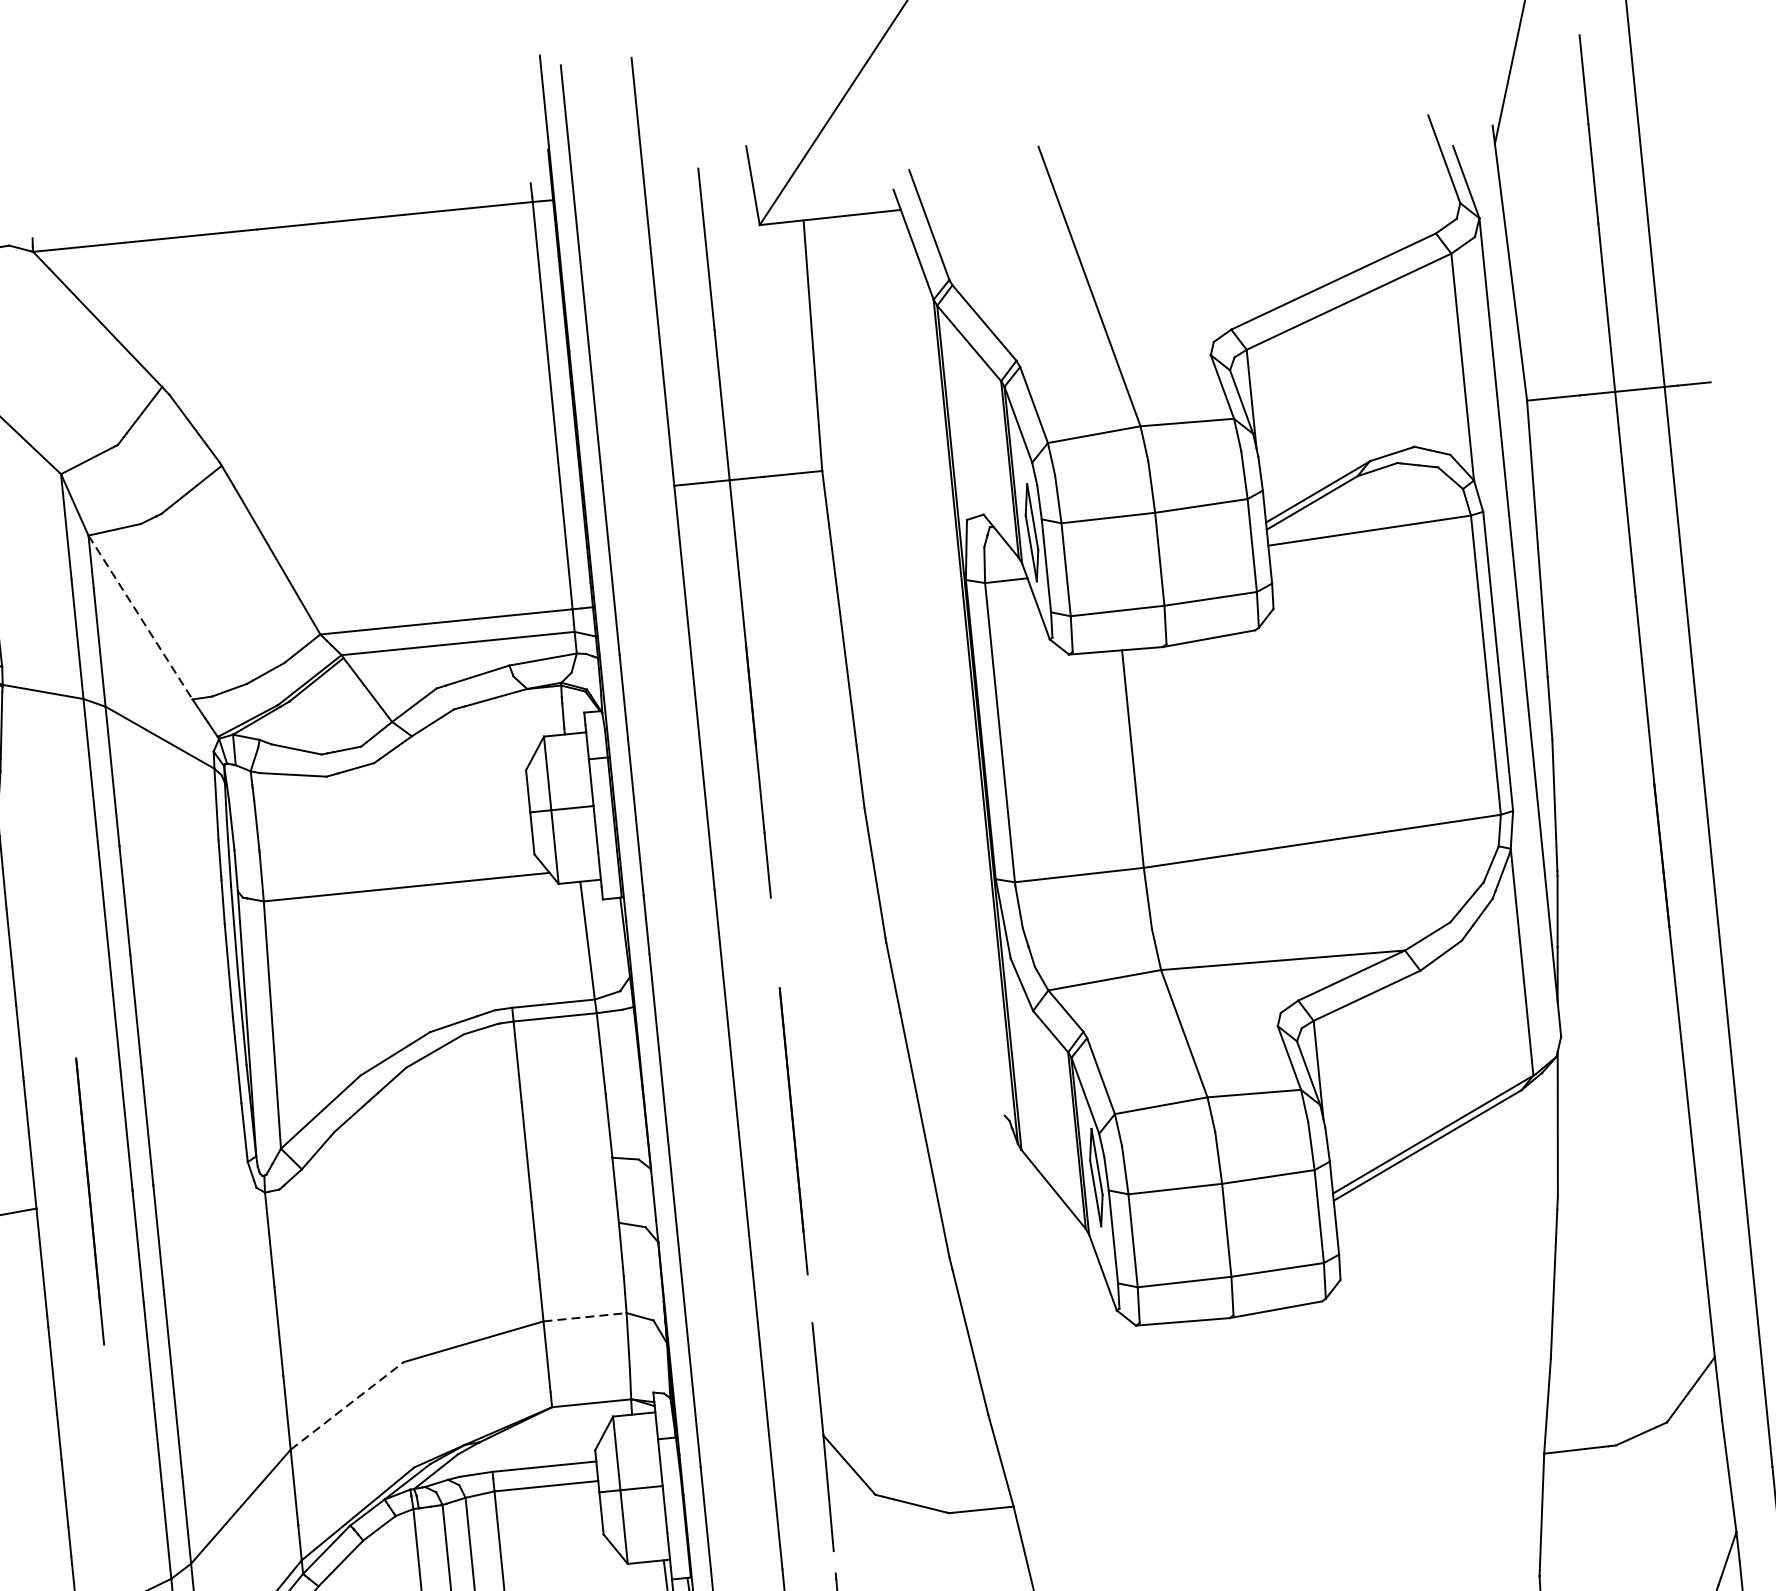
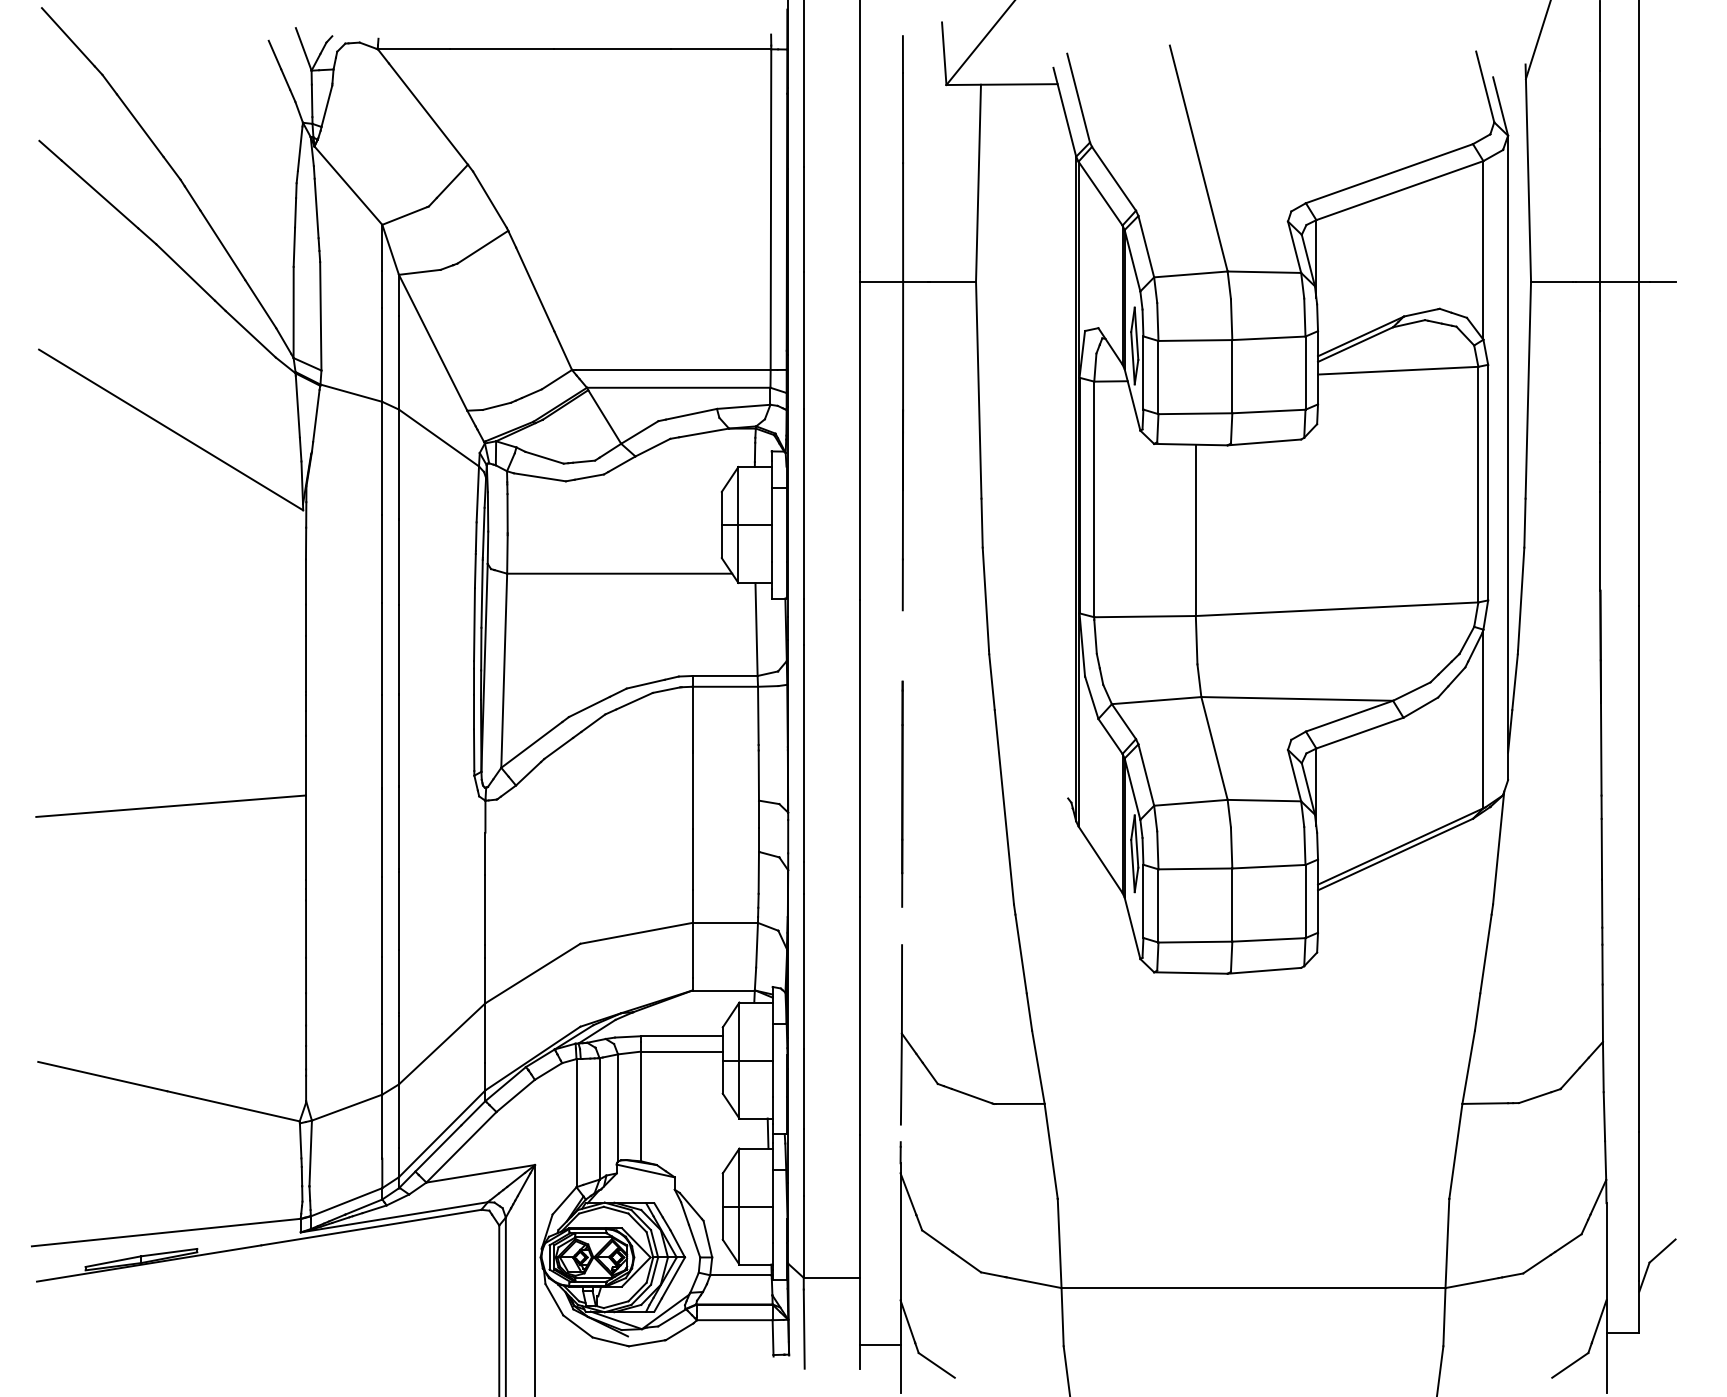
line: (141, 618) -> (433, 343), dashed -> solid
line: (90, 1200) -> (348, 793), removed
line: (585, 1316) -> (725, 922), dashed -> solid
line: (347, 1405) -> (533, 973), dashed -> solid

